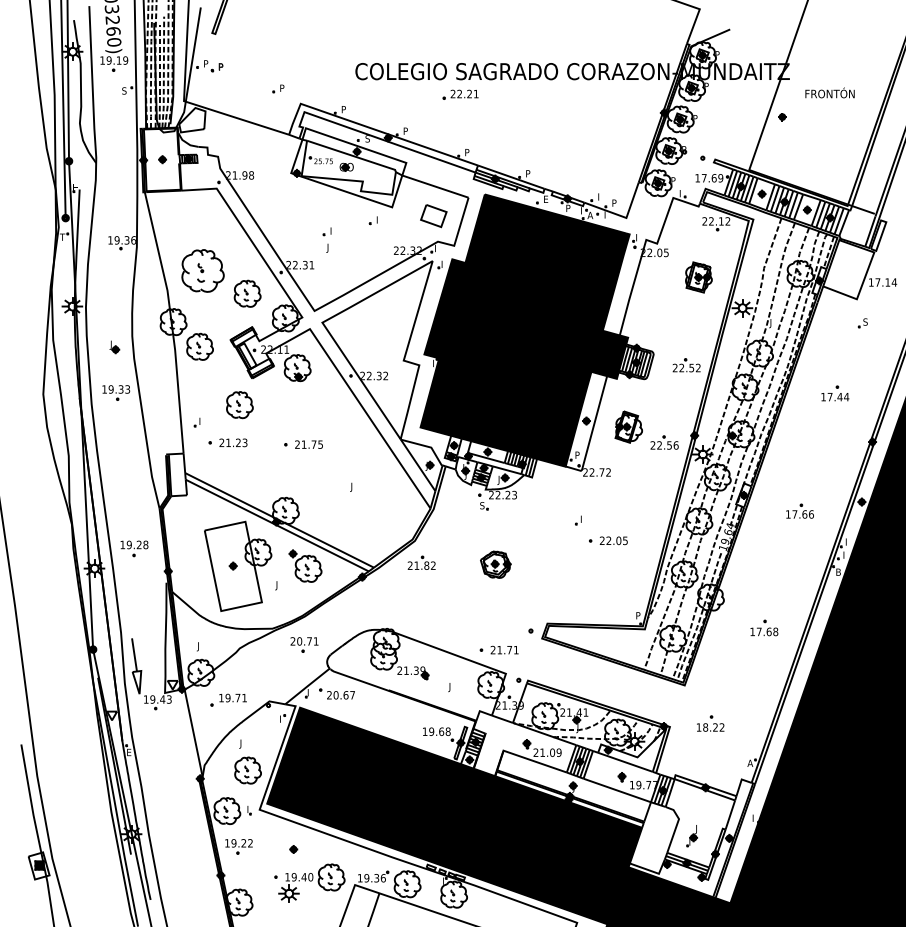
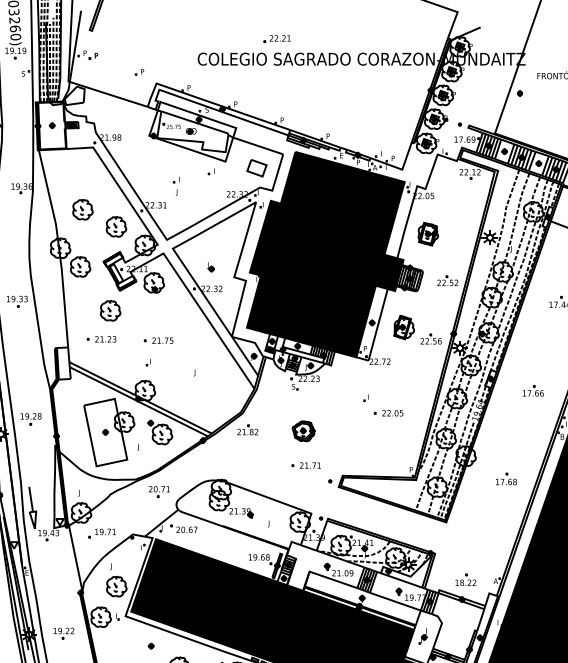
part: (460, 94) -> (277, 38), moved
part: (203, 271) -> (83, 210), size x0.62
part: (698, 277) -> (428, 234), moved
part: (114, 347) -> (210, 267), moved
part: (196, 422) -> (148, 362), moved
part: (498, 649) -> (305, 465), moved
part: (710, 723) -> (465, 579), moved
part: (691, 836) -> (422, 636), moved
part: (238, 846) -> (63, 633), moved

